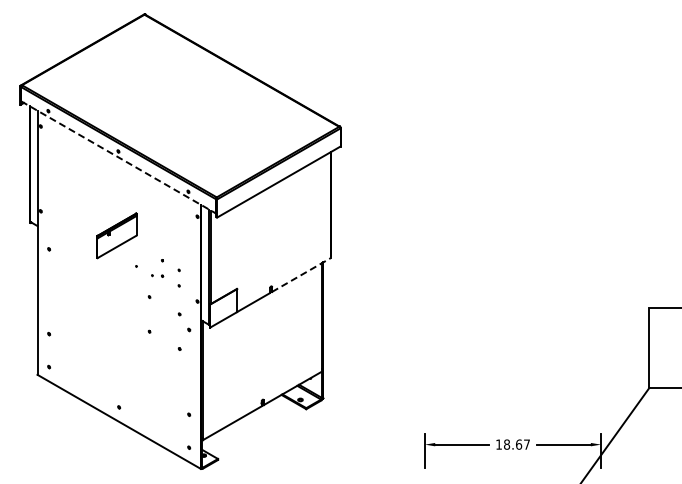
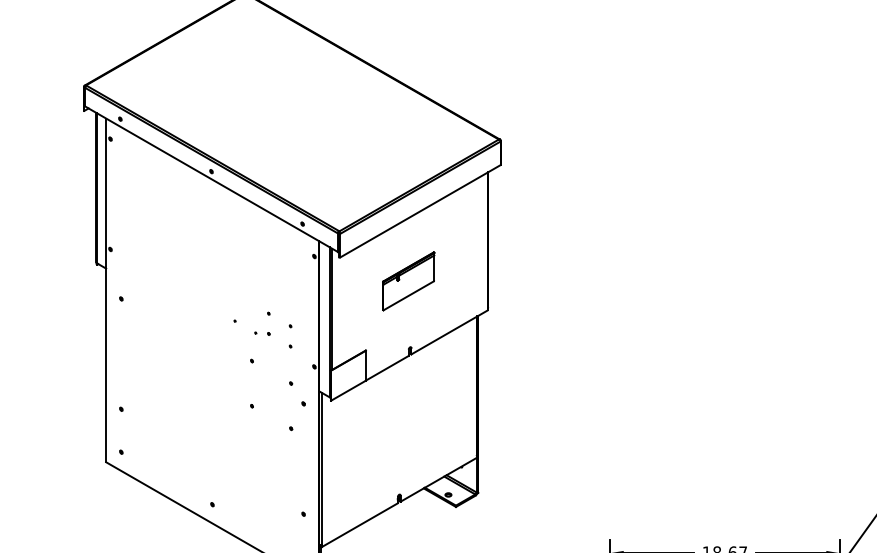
line: (118, 157) -> (211, 179), dashed -> solid
part: (116, 235) -> (408, 280), moved
line: (301, 275) -> (449, 332), dashed -> solid

